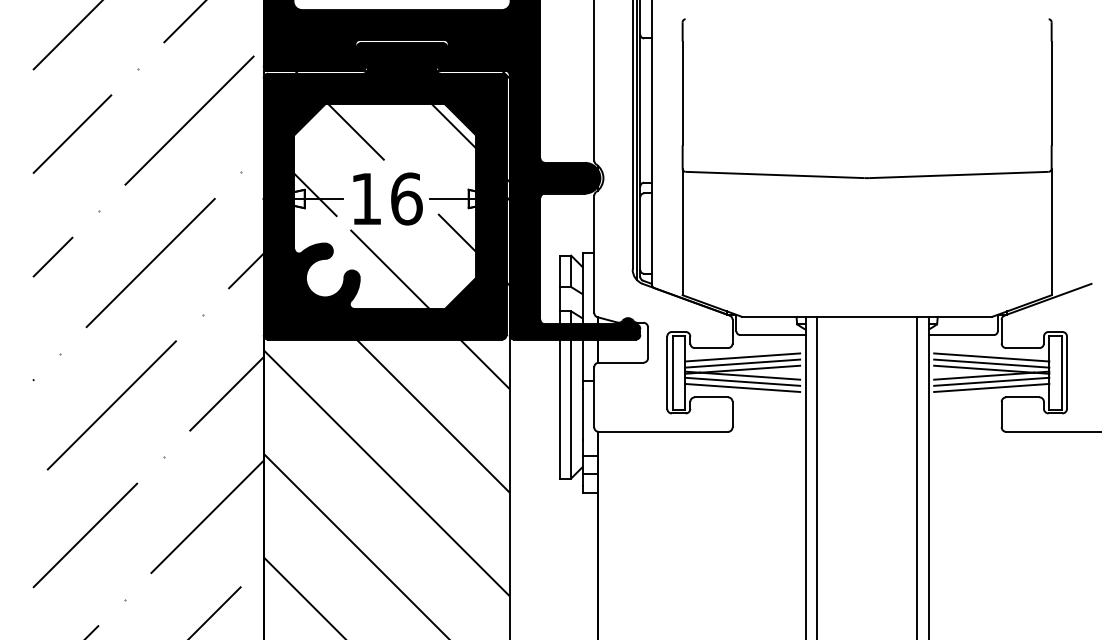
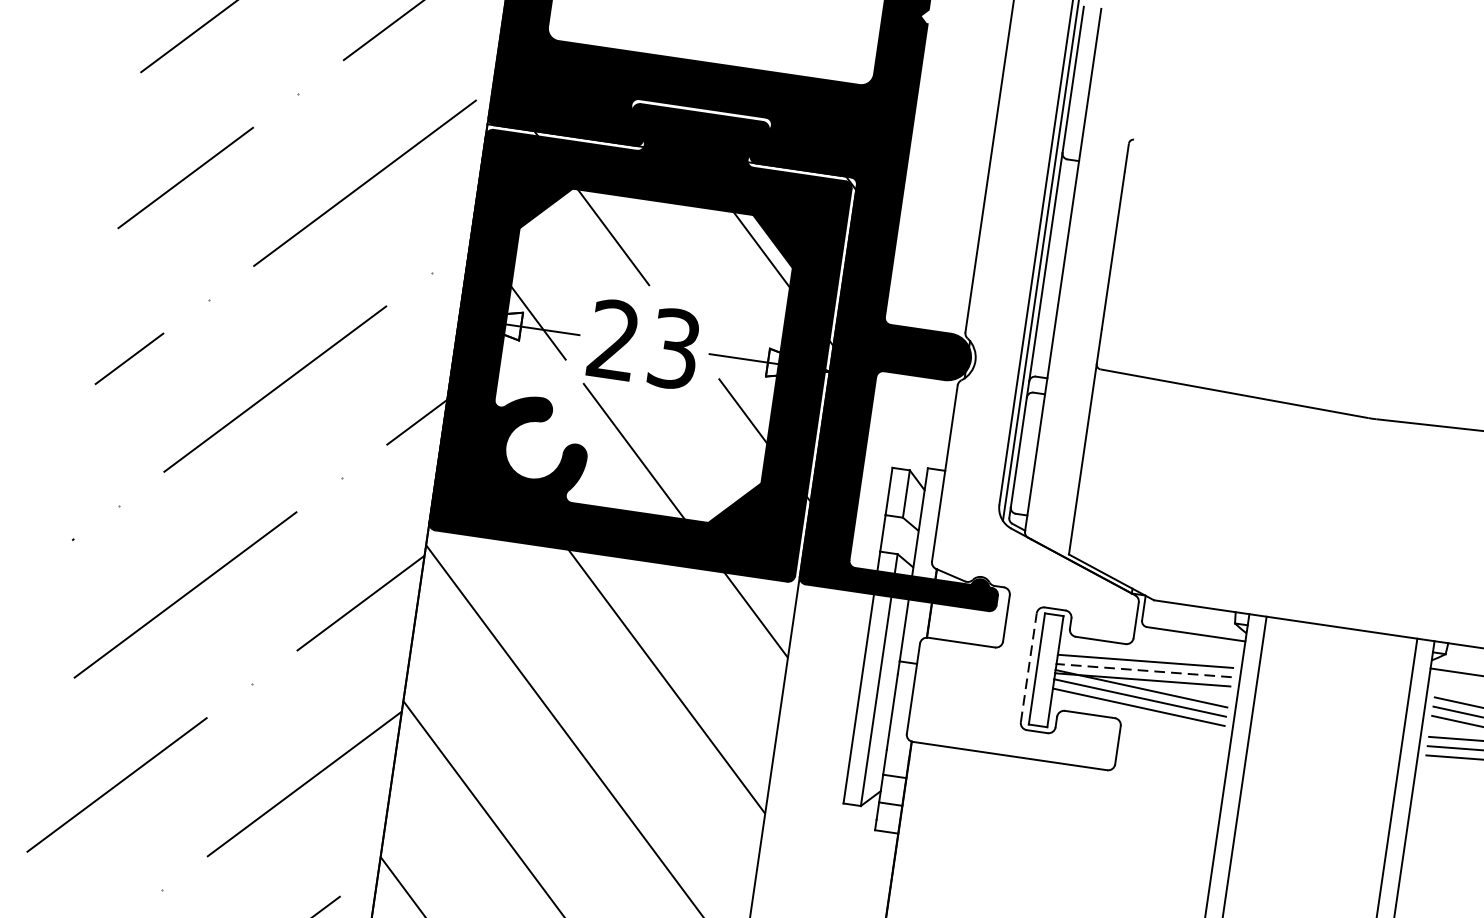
text: (386, 198) -> (644, 343), 16 -> 23
line: (742, 363) -> (1144, 670), solid -> dashed
line: (667, 372) -> (1029, 667), solid -> dashed

